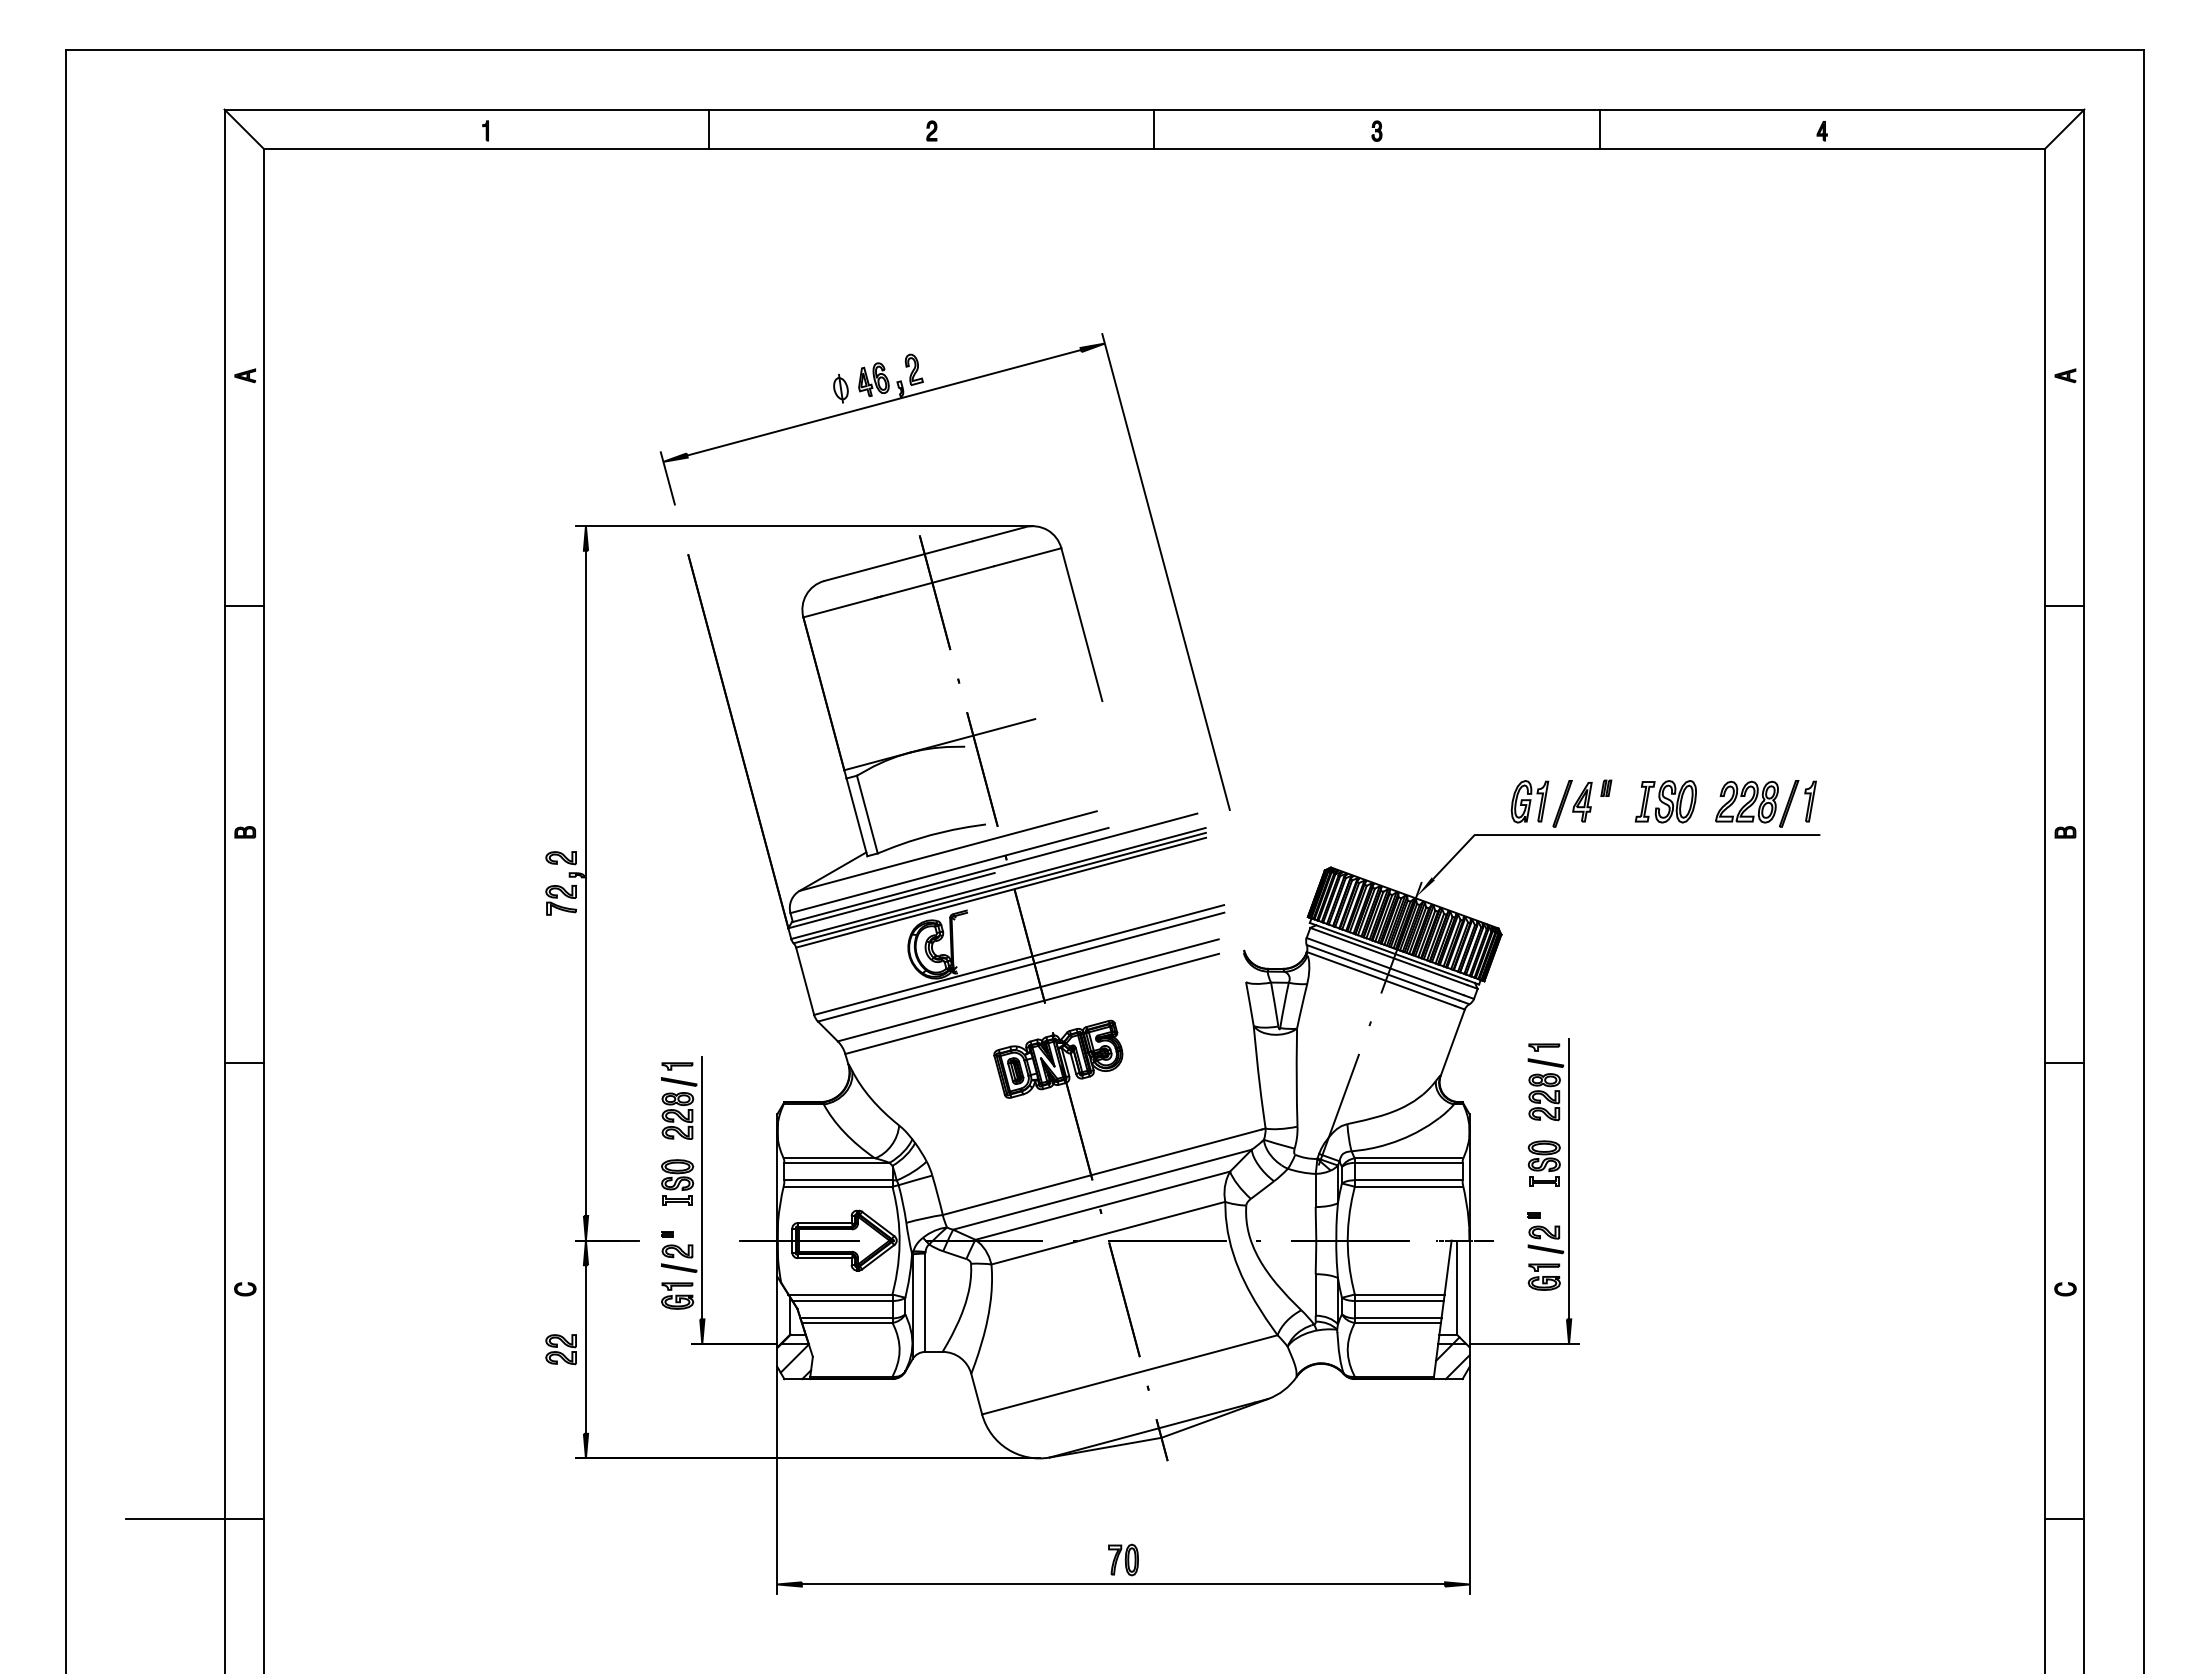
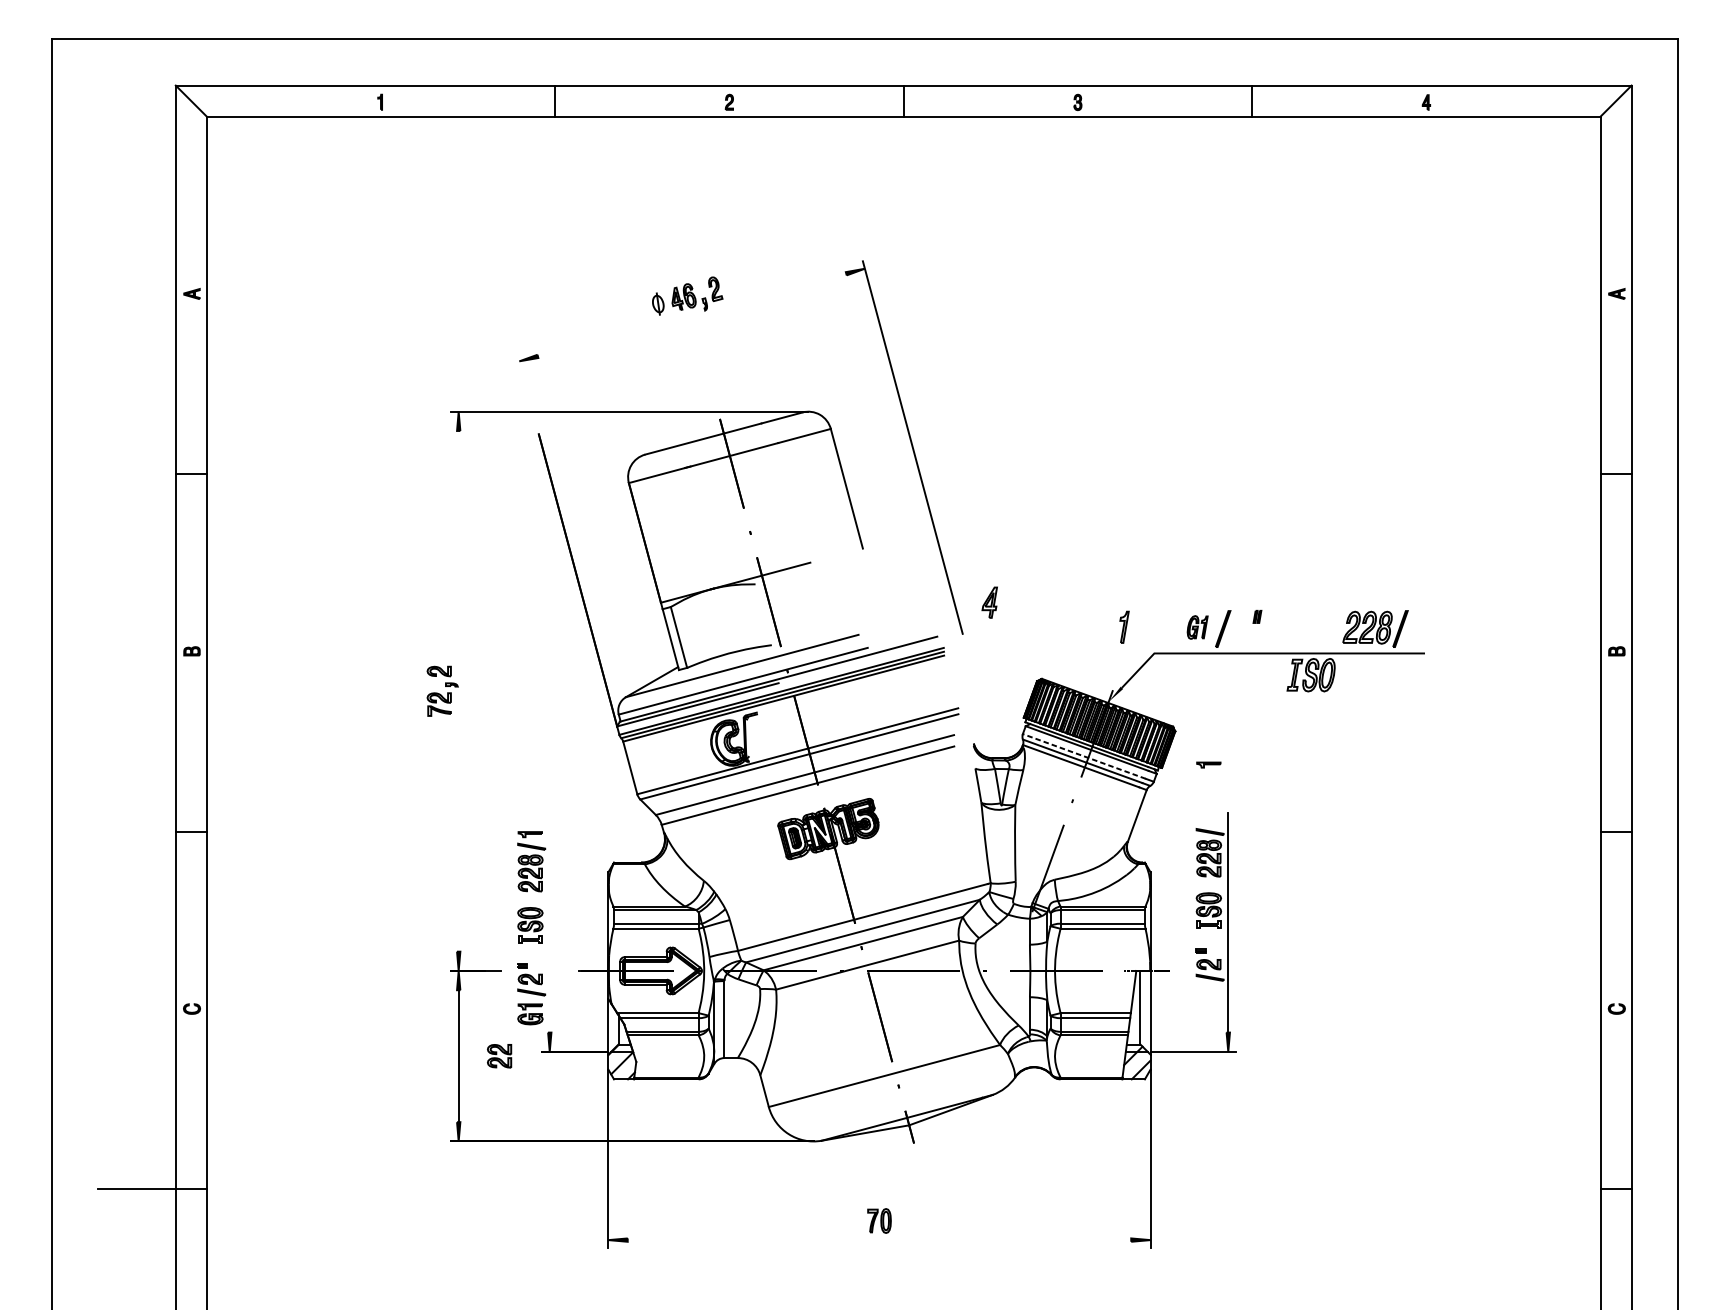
line: (884, 402) -> (692, 314), removed
line: (667, 478) -> (522, 374), removed
part: (1529, 801) -> (1197, 627), size x0.7
part: (1665, 801) -> (1310, 674), moved
part: (1810, 801) -> (1124, 627), moved
part: (1582, 802) -> (989, 602), moved
line: (585, 882) -> (458, 690), removed
line: (1385, 966) -> (1084, 756), solid -> dashed
part: (1544, 1047) -> (1209, 764), moved
line: (702, 1188) -> (549, 930), removed
part: (1543, 1276) -> (1208, 999), removed
part: (560, 1349) -> (499, 1056), moved
line: (1123, 1584) -> (879, 1240), removed

